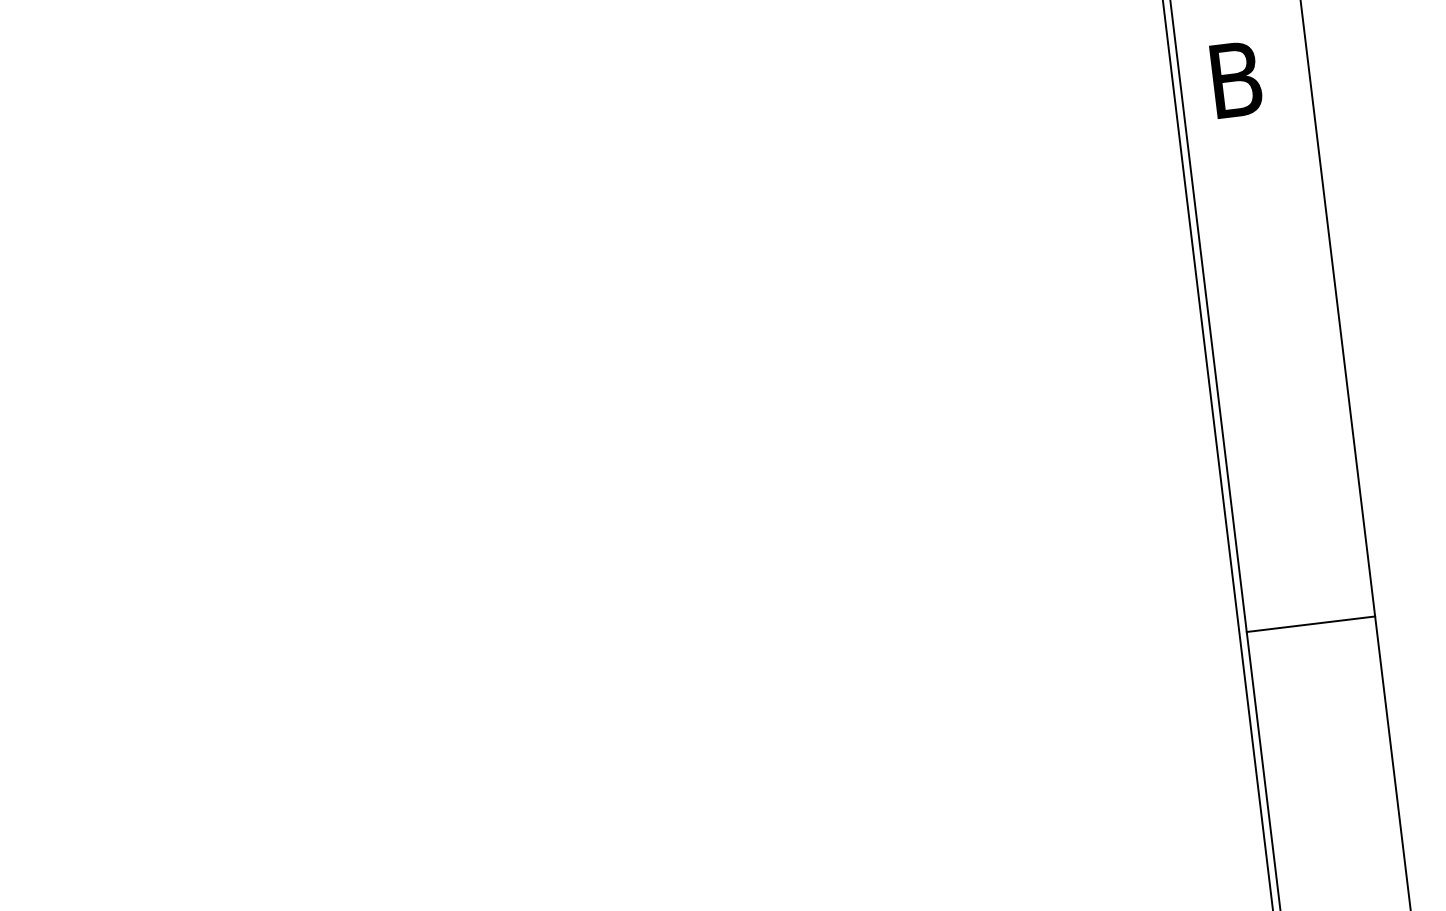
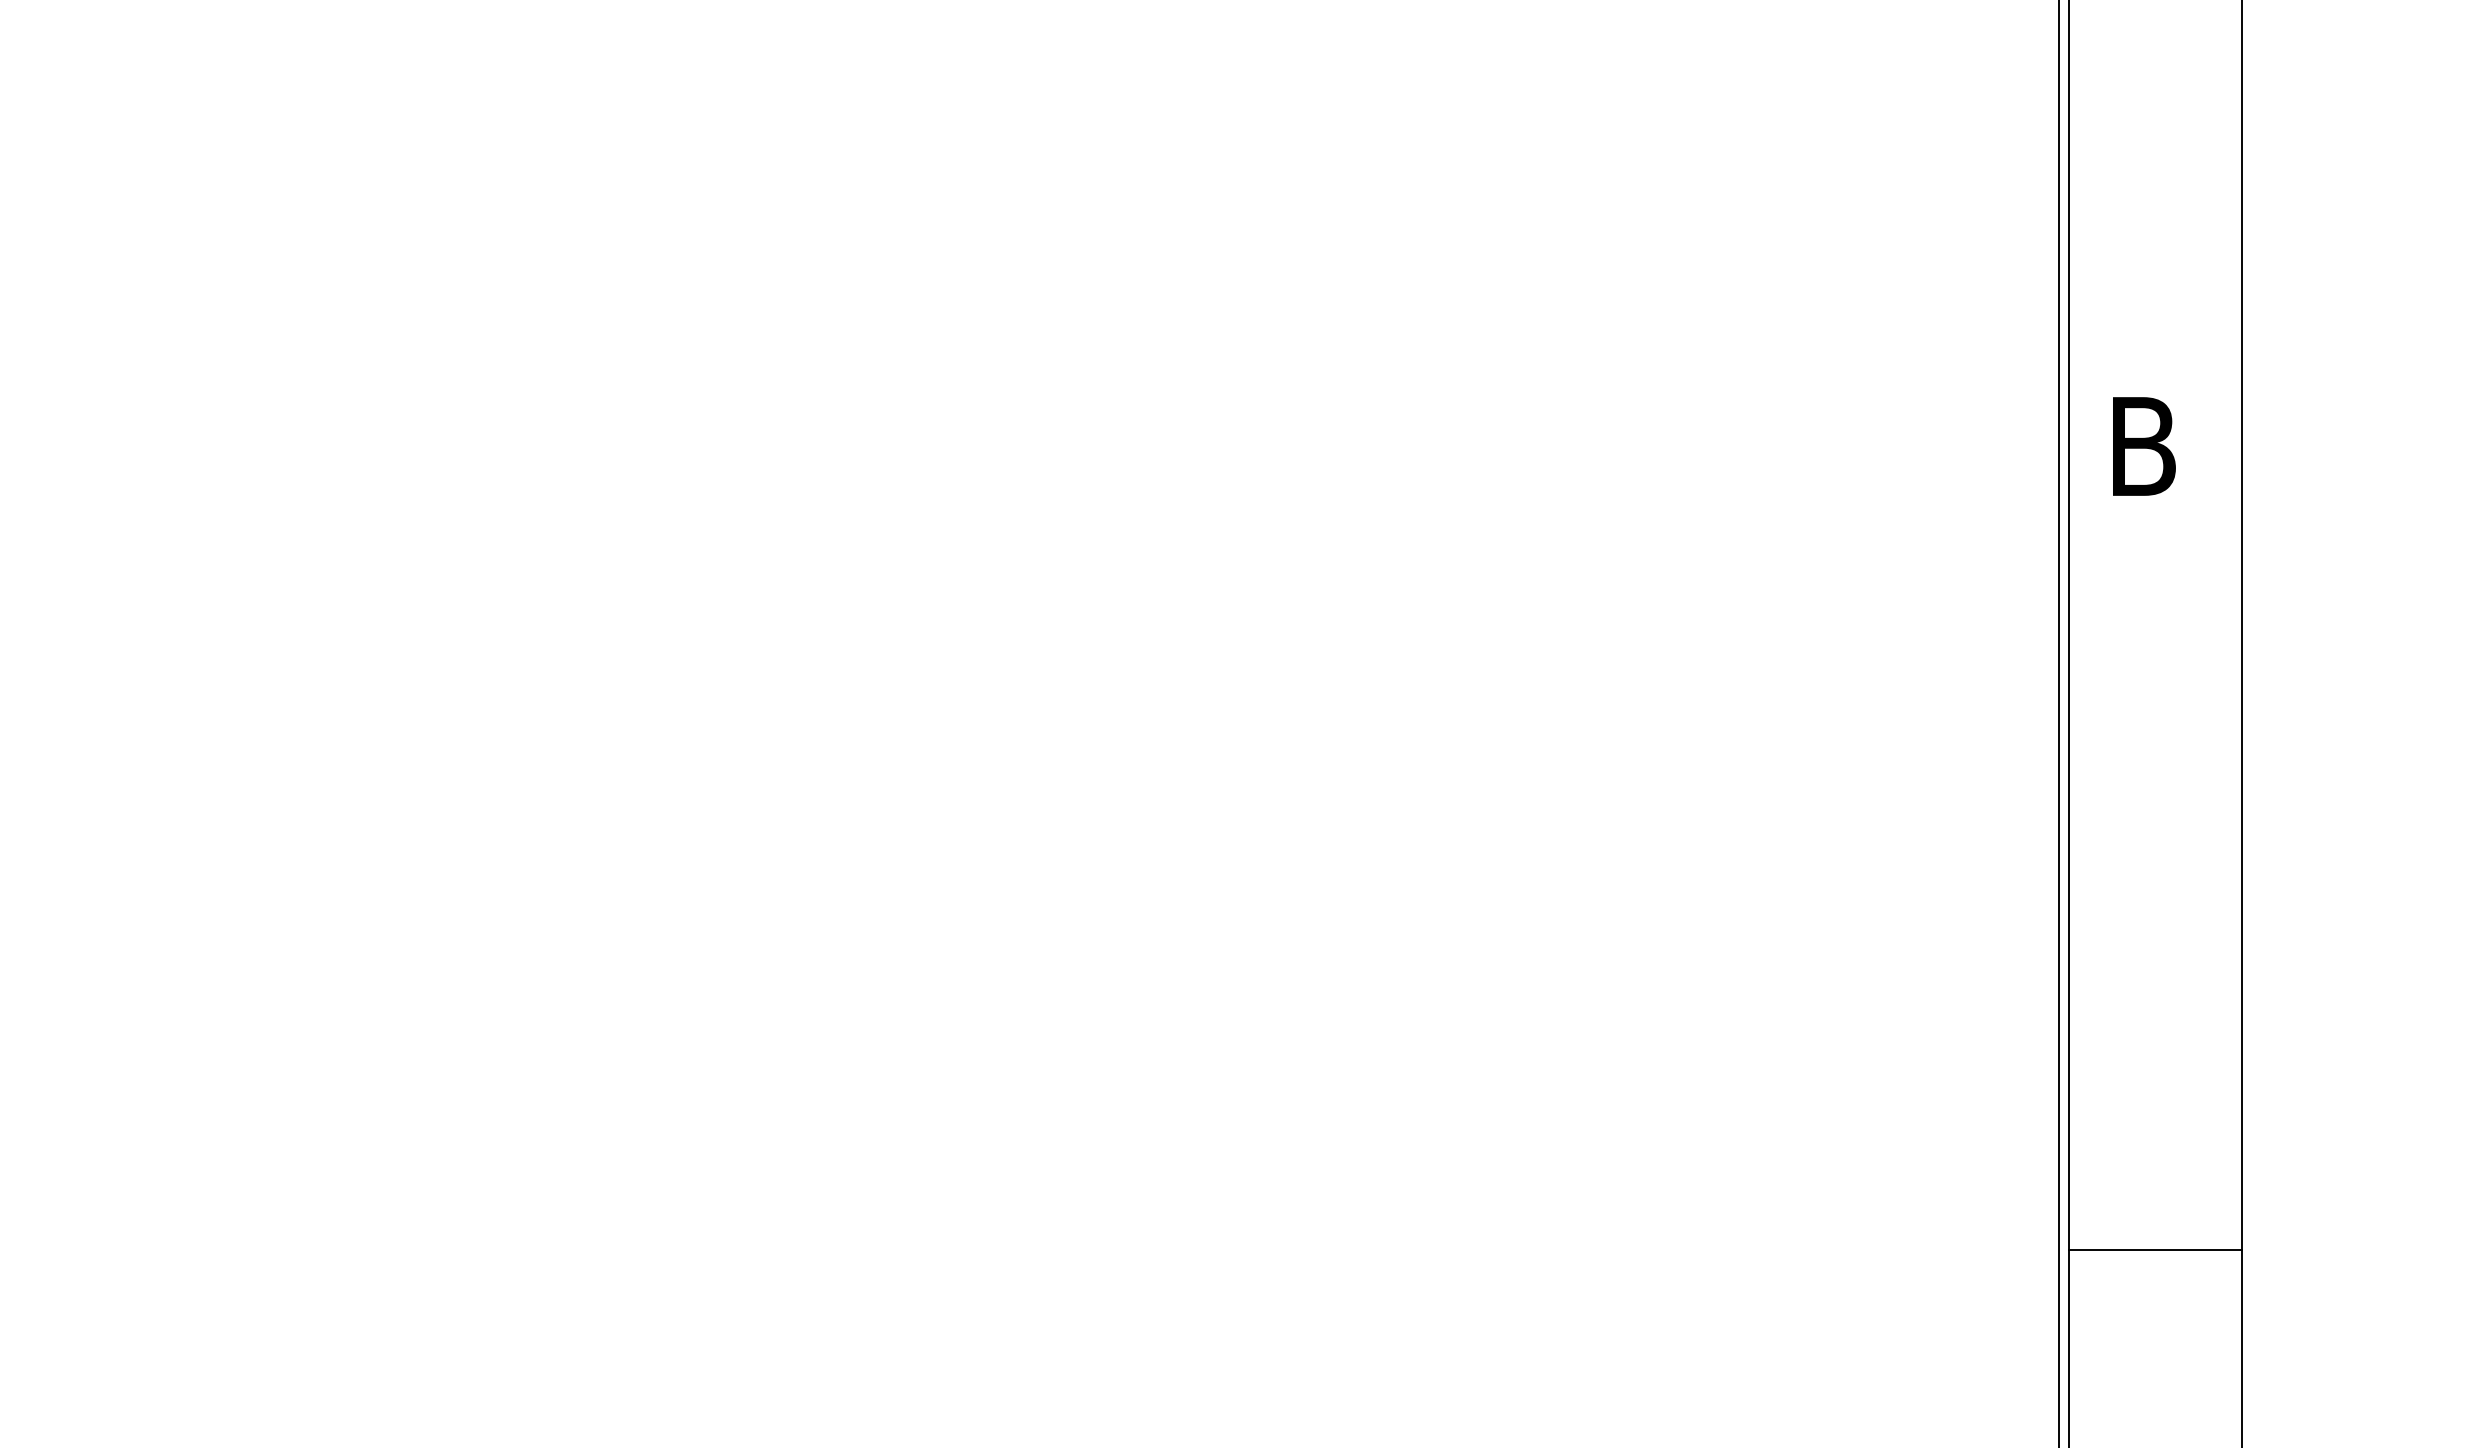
line: (1310, 624) -> (2155, 1249), moved

